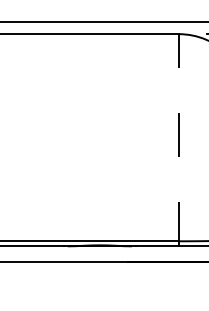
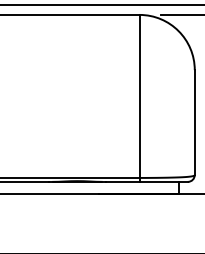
line: (178, 139) -> (139, 97), dashed -> solid

